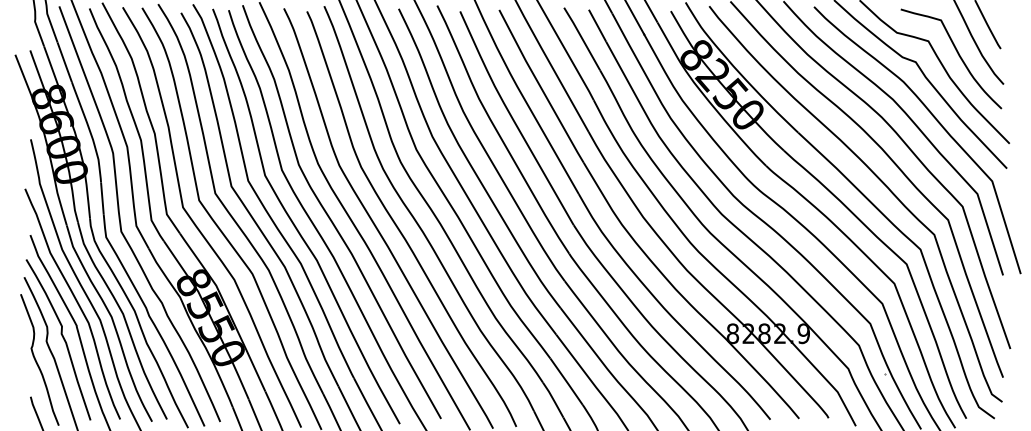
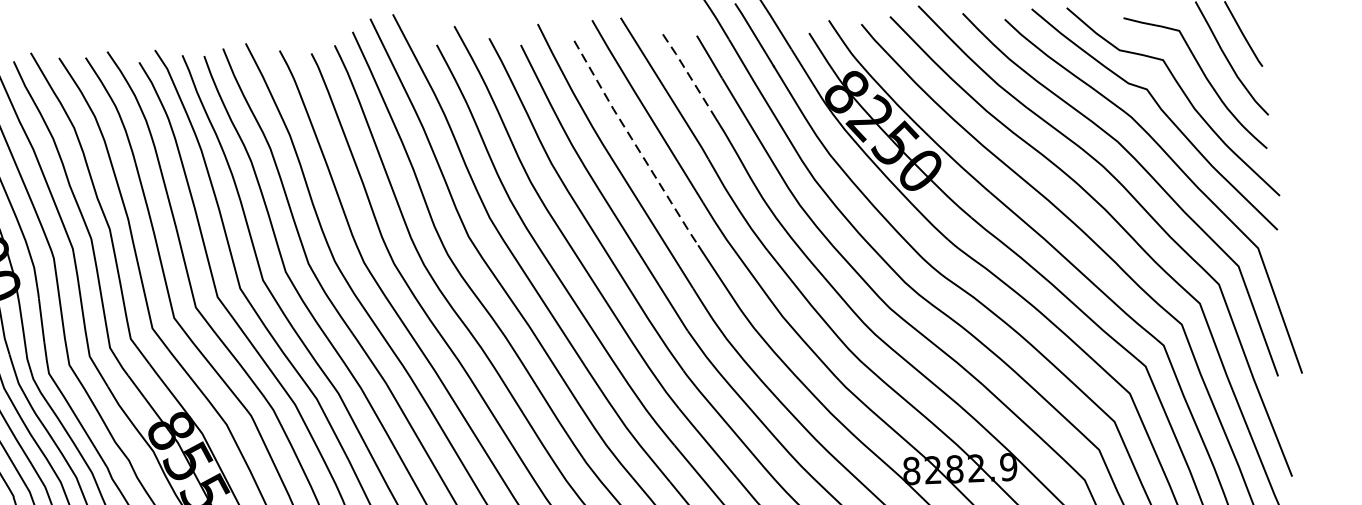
line: (581, 38) -> (688, 75), solid -> dashed
line: (540, 86) -> (634, 143), solid -> dashed

